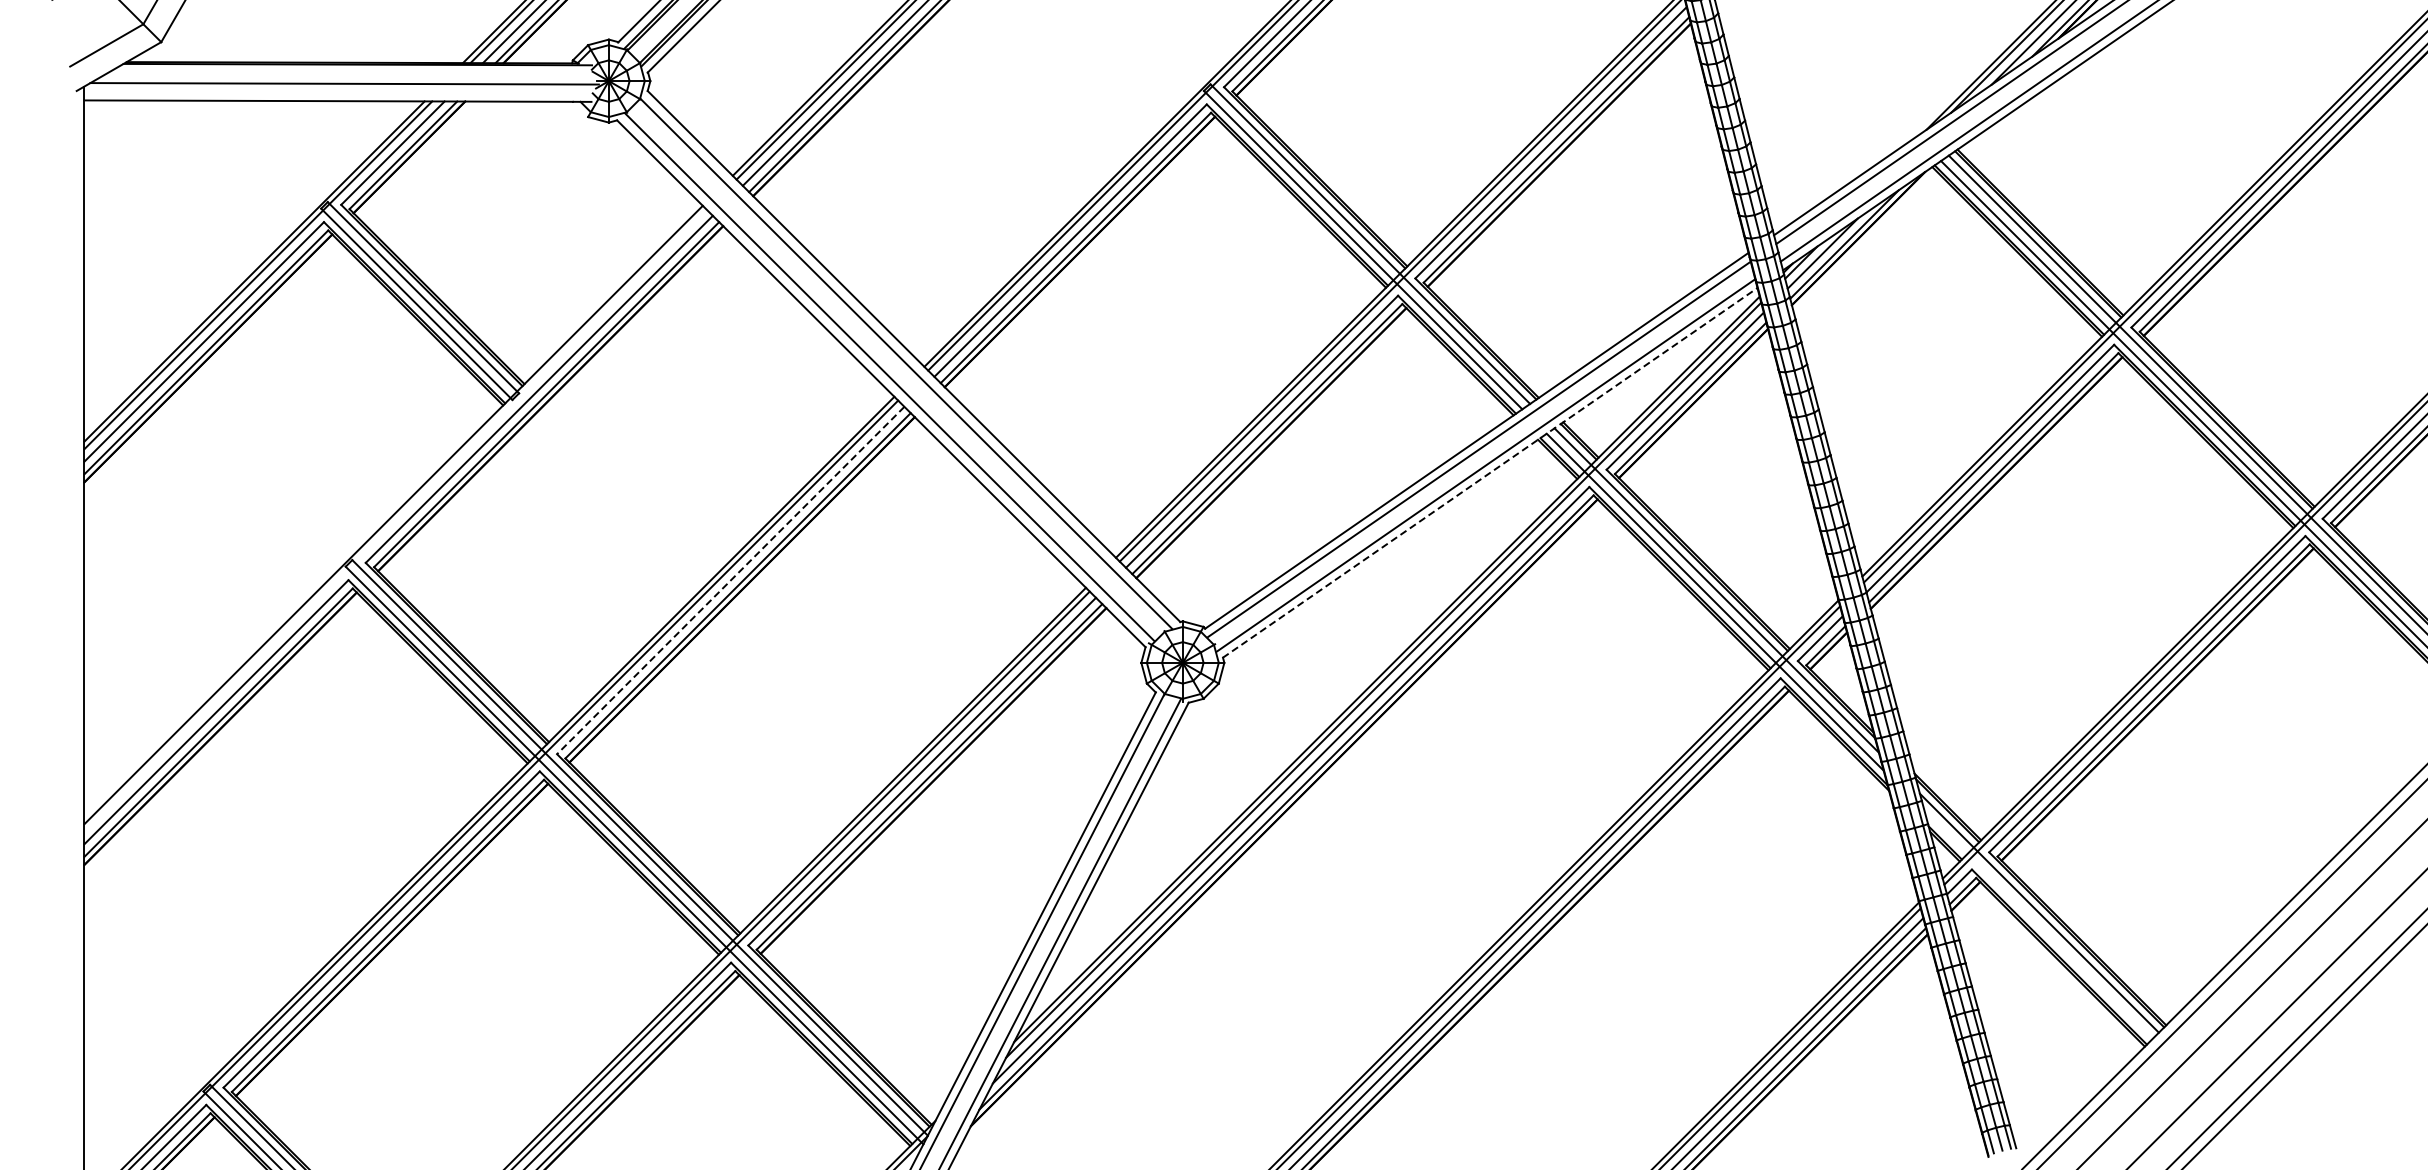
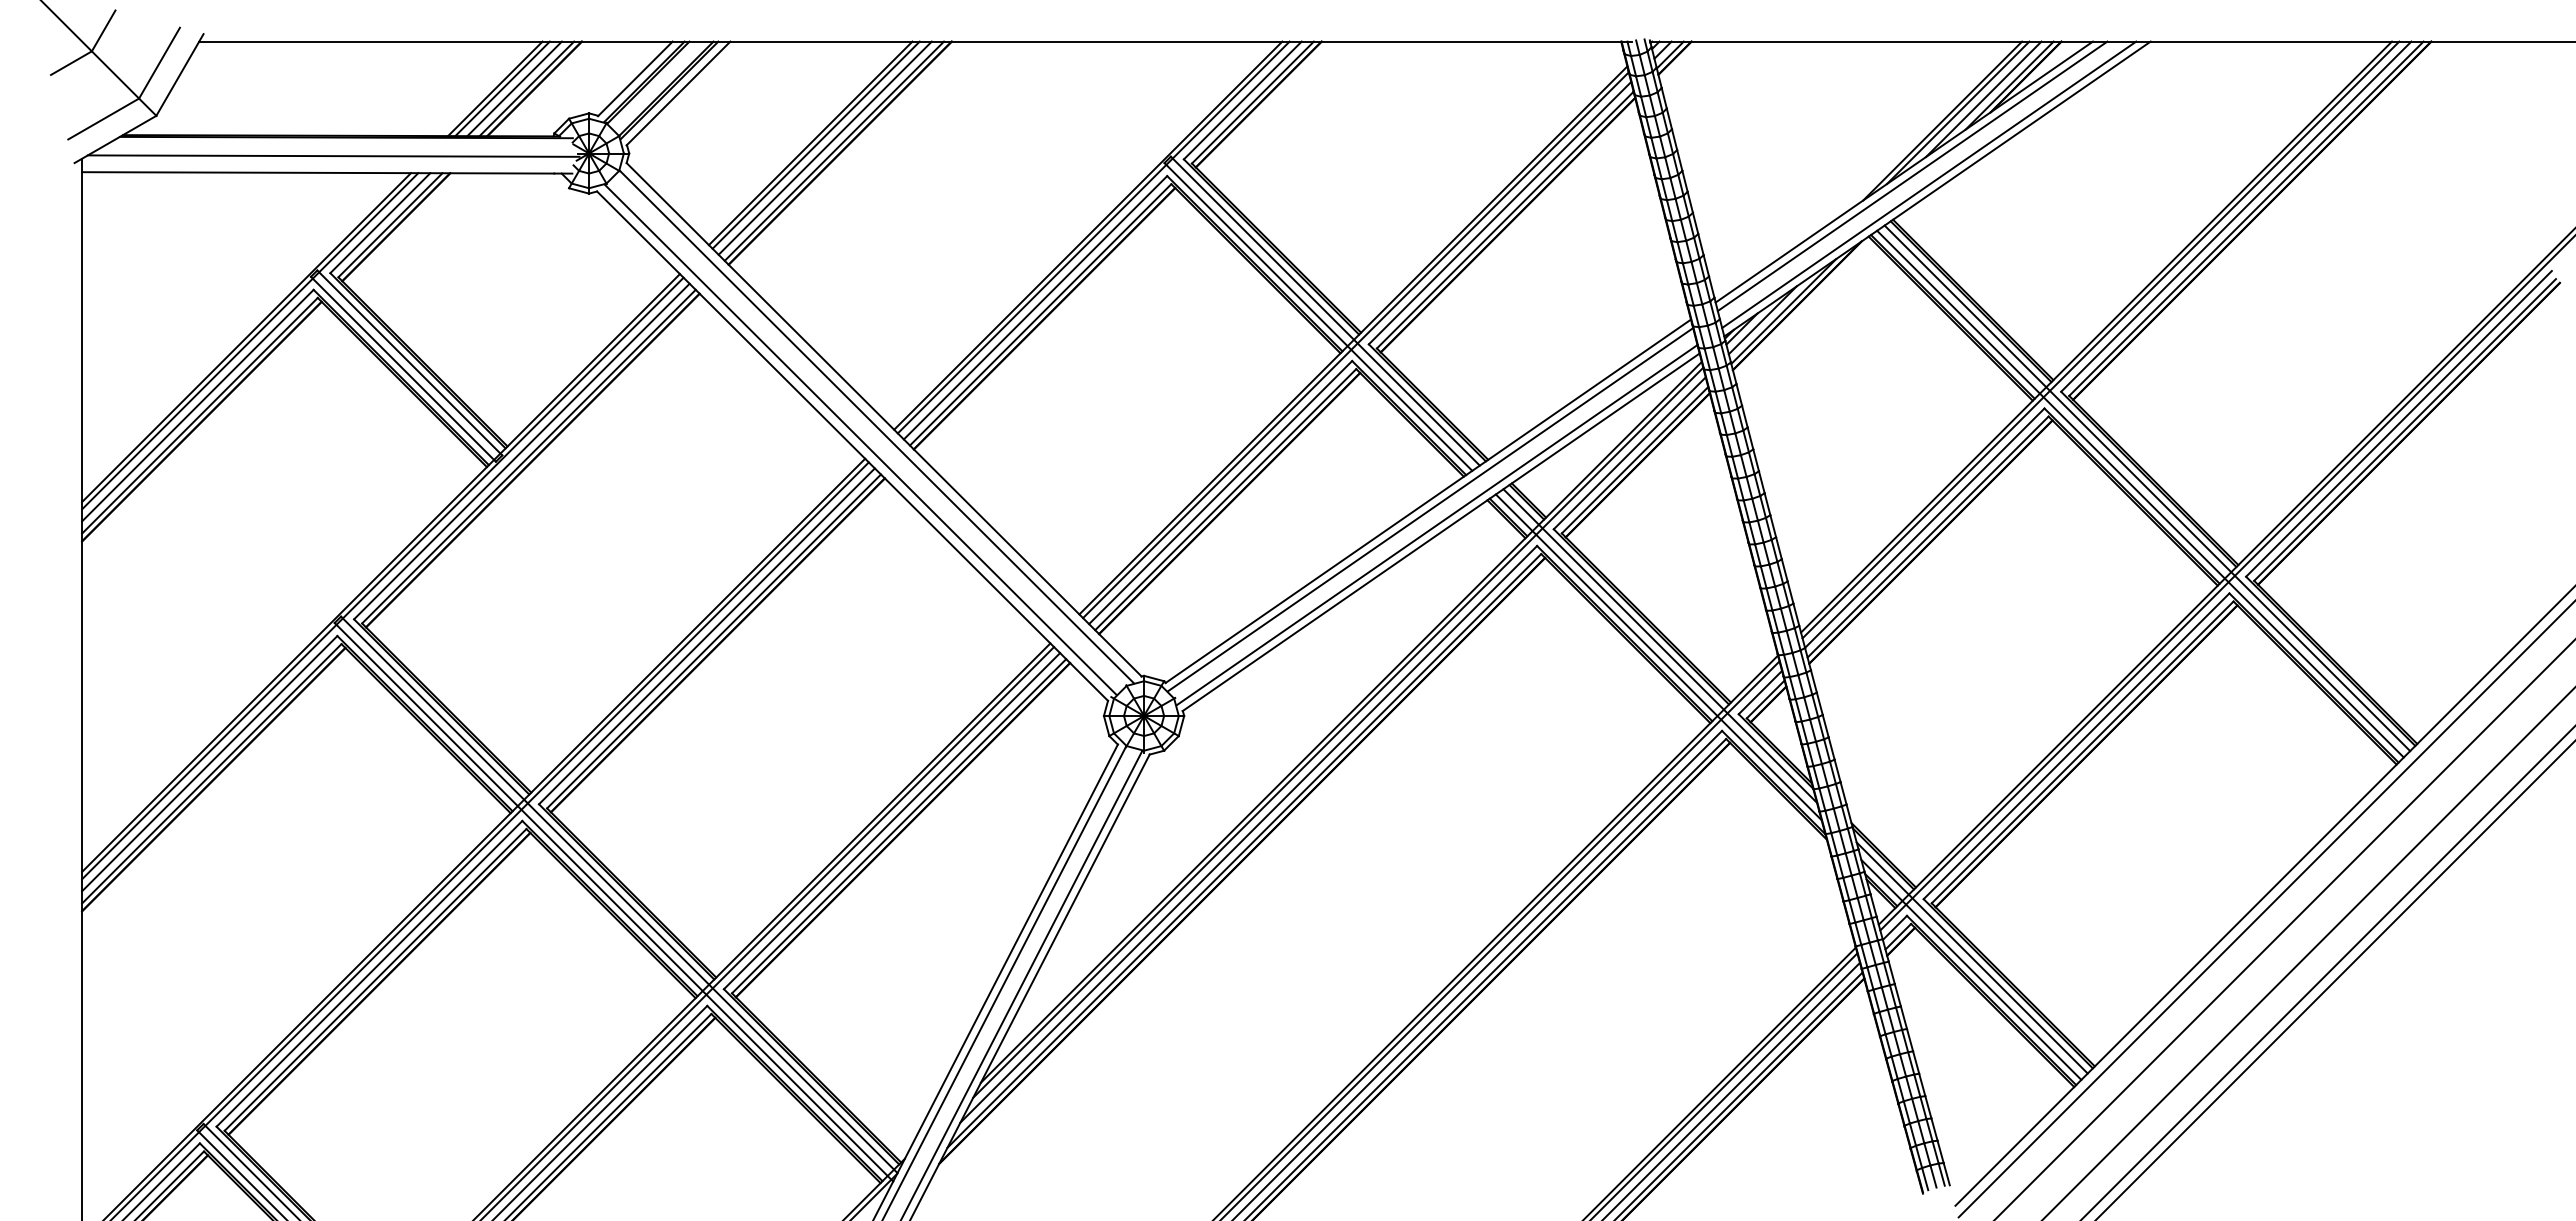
line: (1490, 473) -> (1441, 532), dashed -> solid
line: (395, 520) -> (382, 578), added
line: (730, 580) -> (706, 636), dashed -> solid
line: (2038, 925) -> (1971, 969), added

